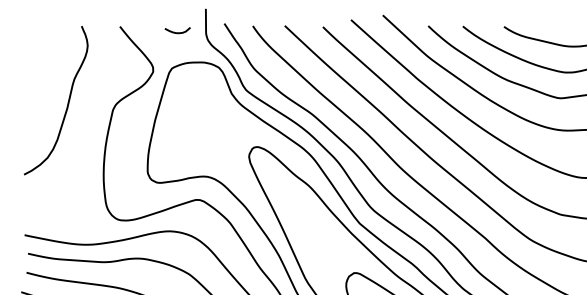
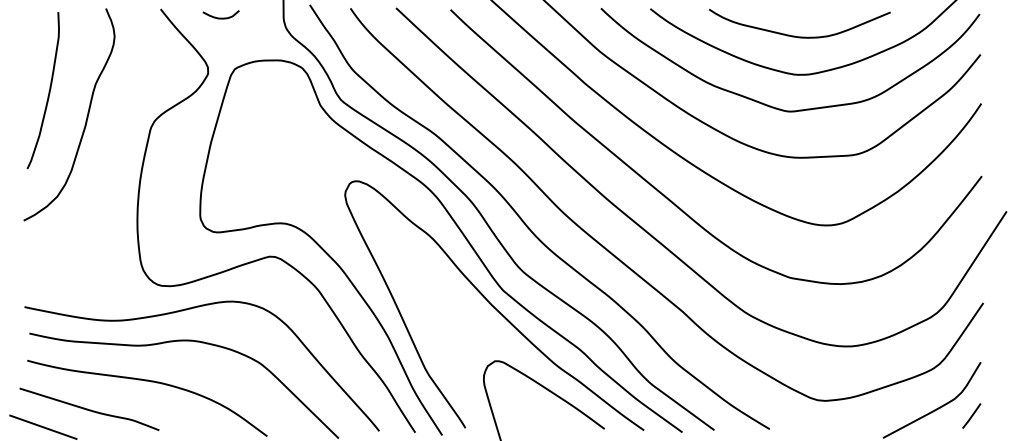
curve: (177, 32) -> (220, 17), moved
curve: (41, 84) -> (48, 91), added

